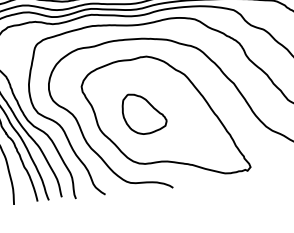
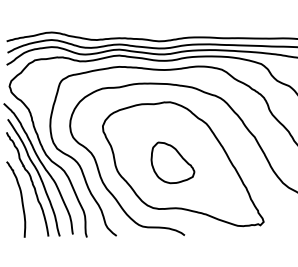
part: (143, 113) -> (172, 162), moved

